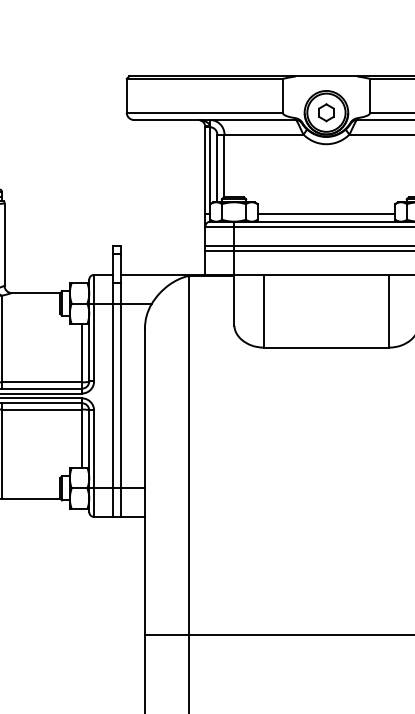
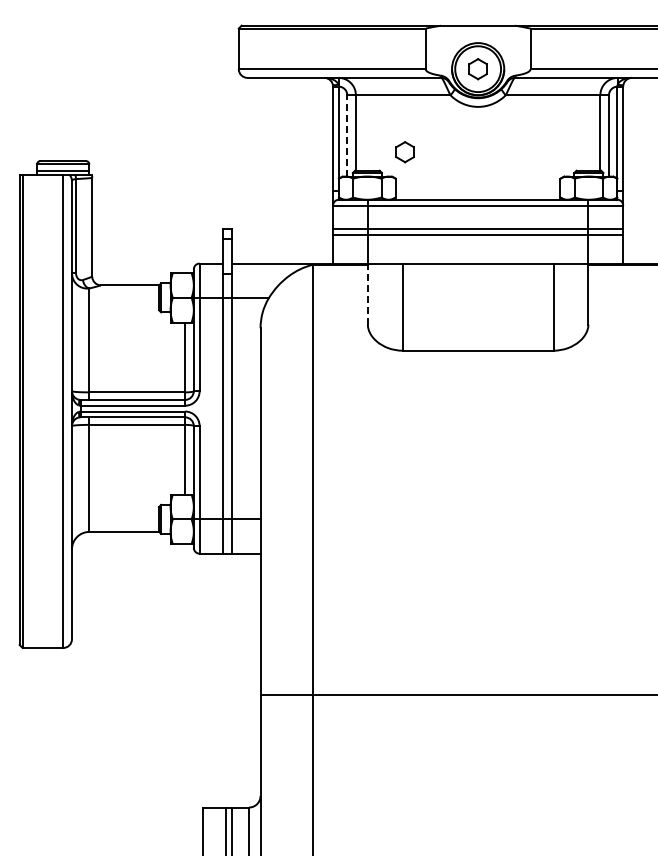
line: (217, 168) -> (347, 135), solid -> dashed
part: (265, 182) -> (404, 152), added
line: (325, 214) -> (477, 191), removed
line: (234, 300) -> (367, 294), solid -> dashed

